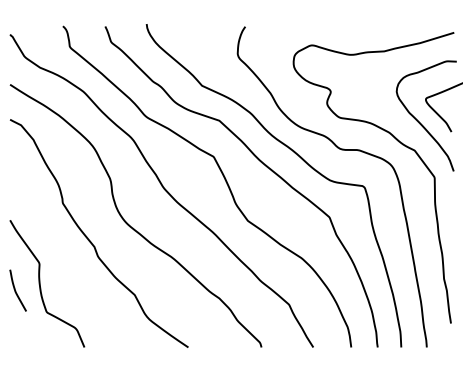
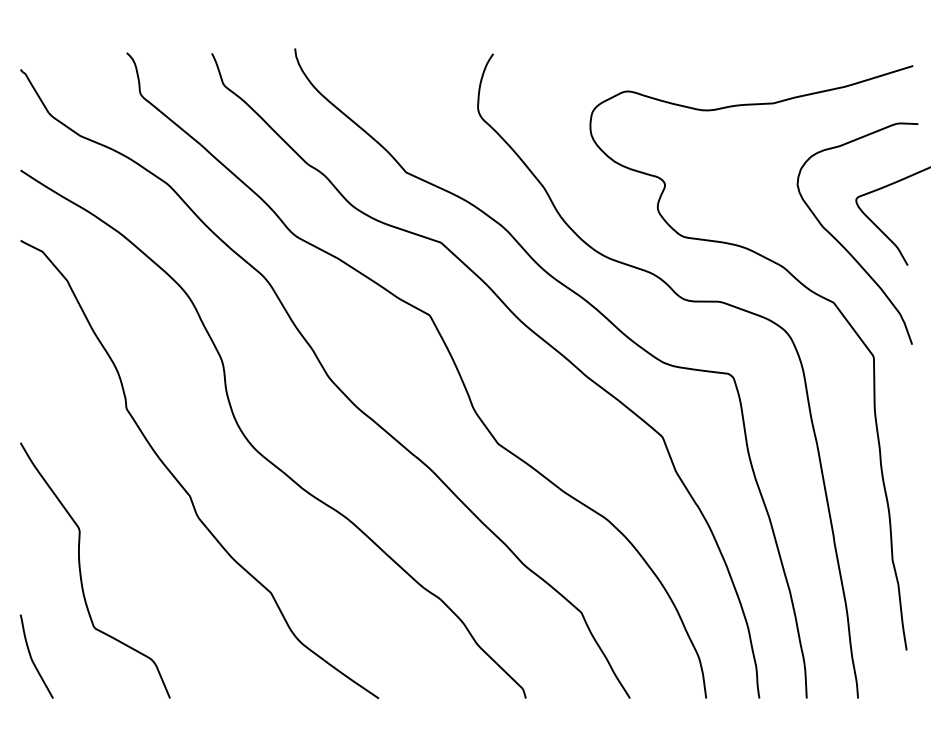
curve: (16, 290) -> (33, 656), moved

